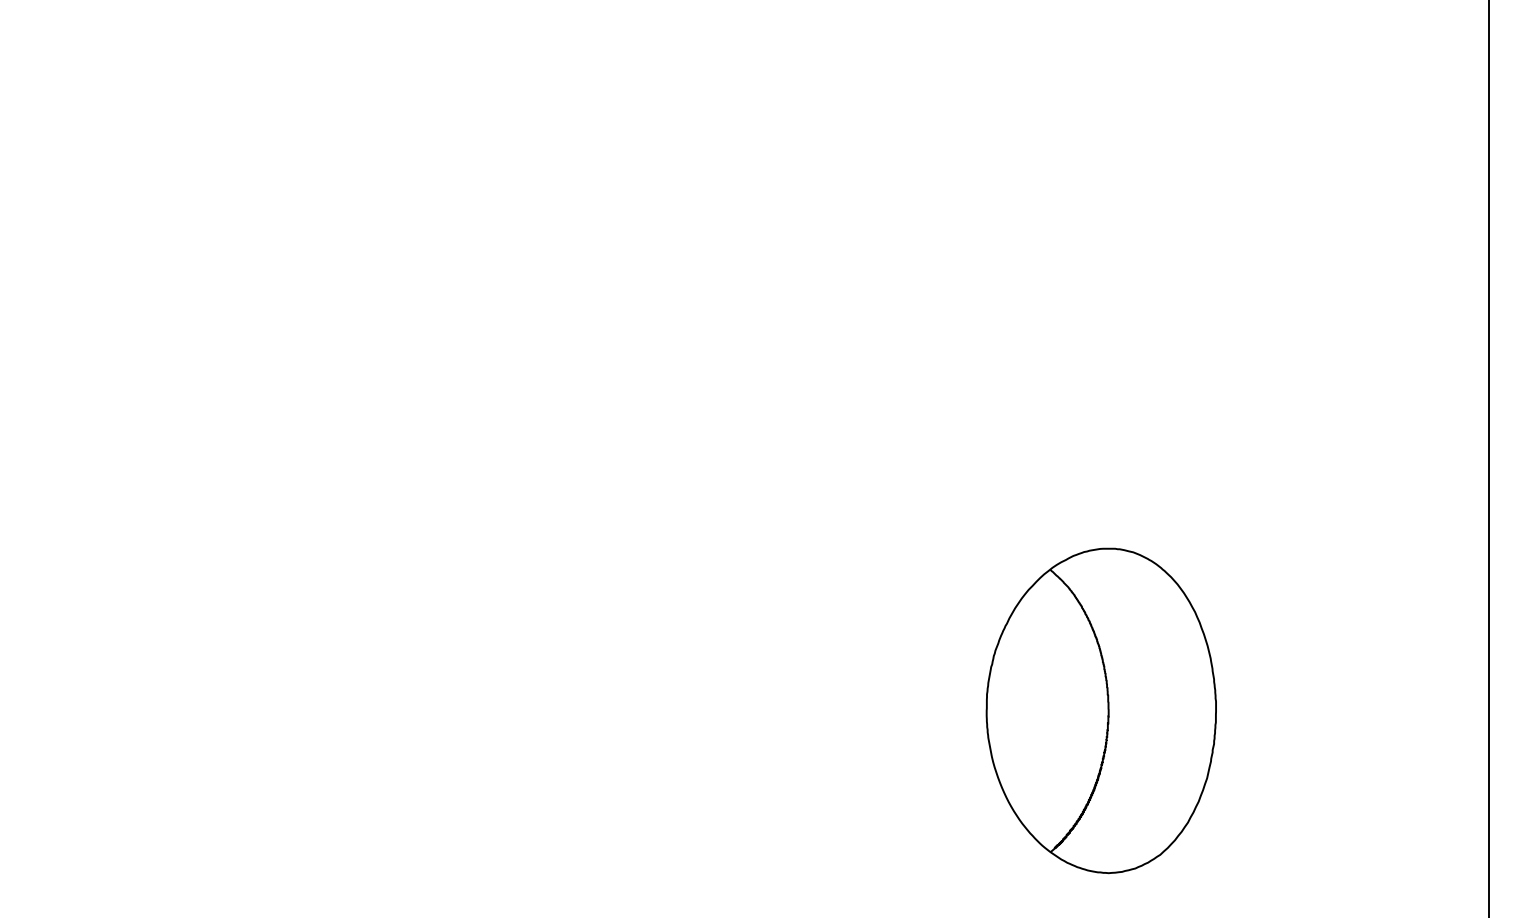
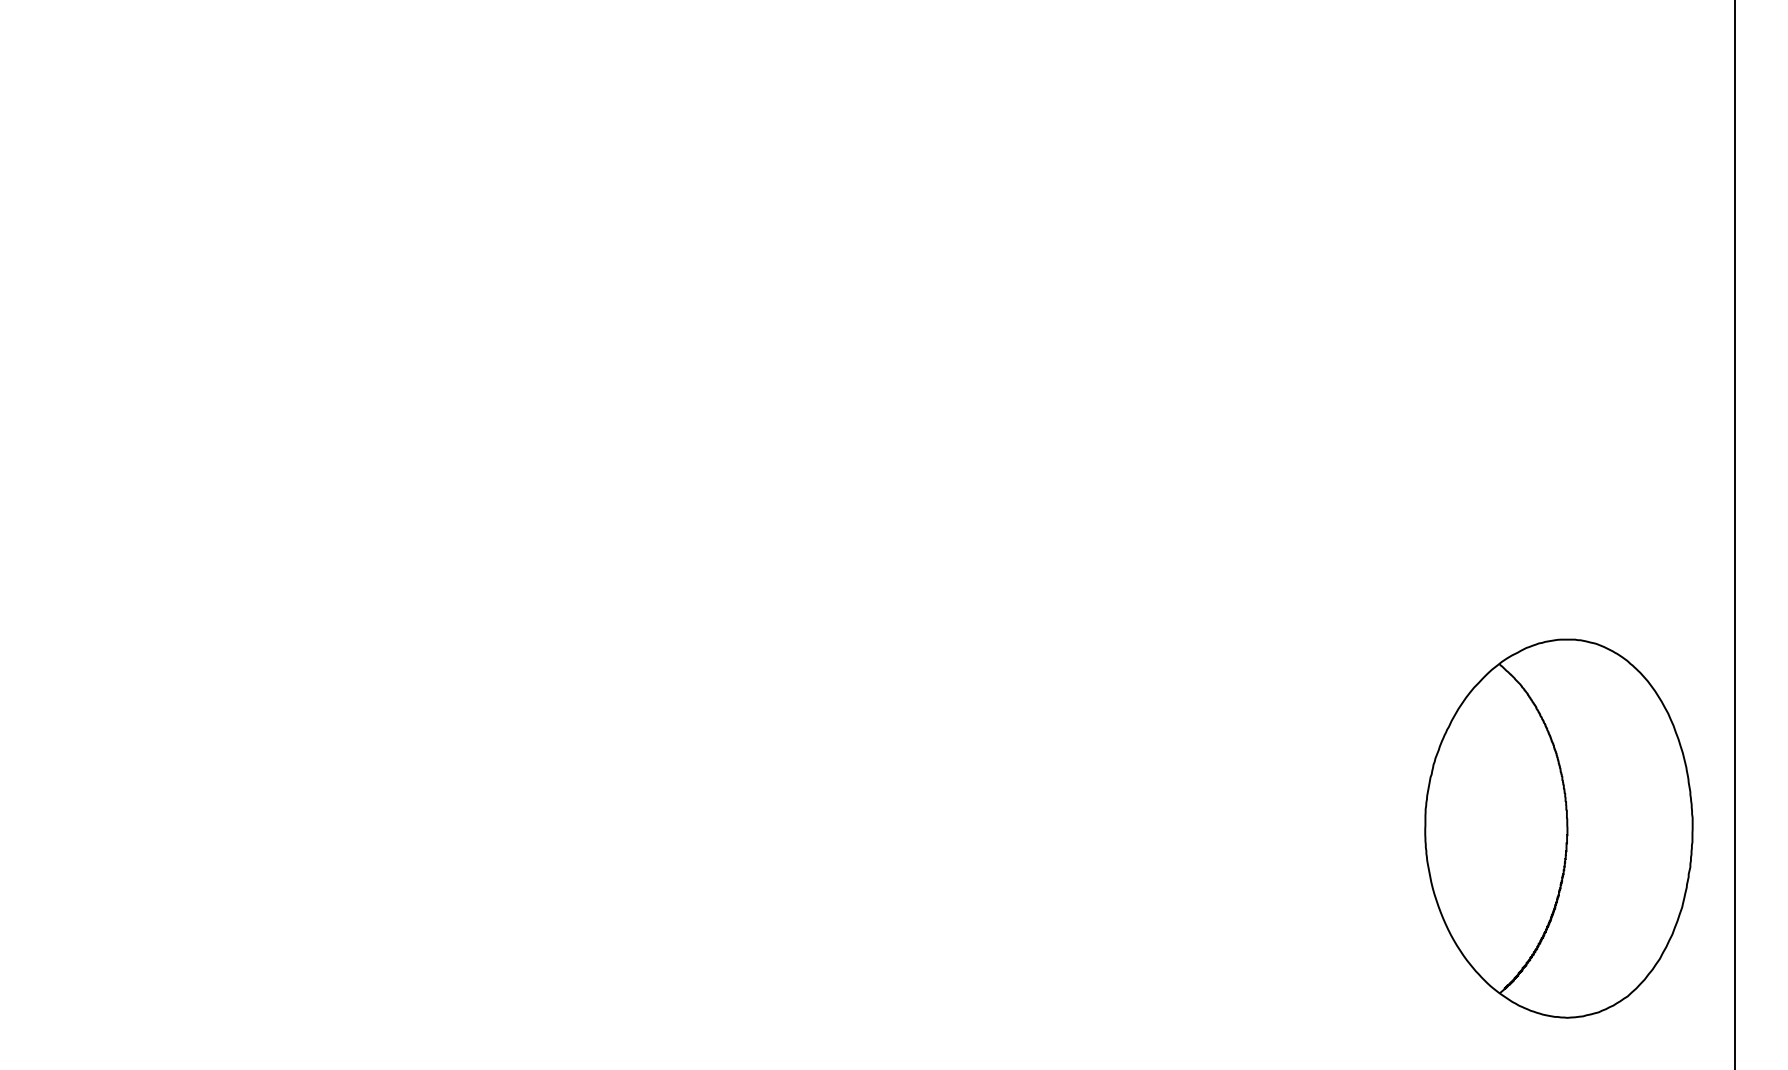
part: (1100, 710) -> (1557, 828), moved

